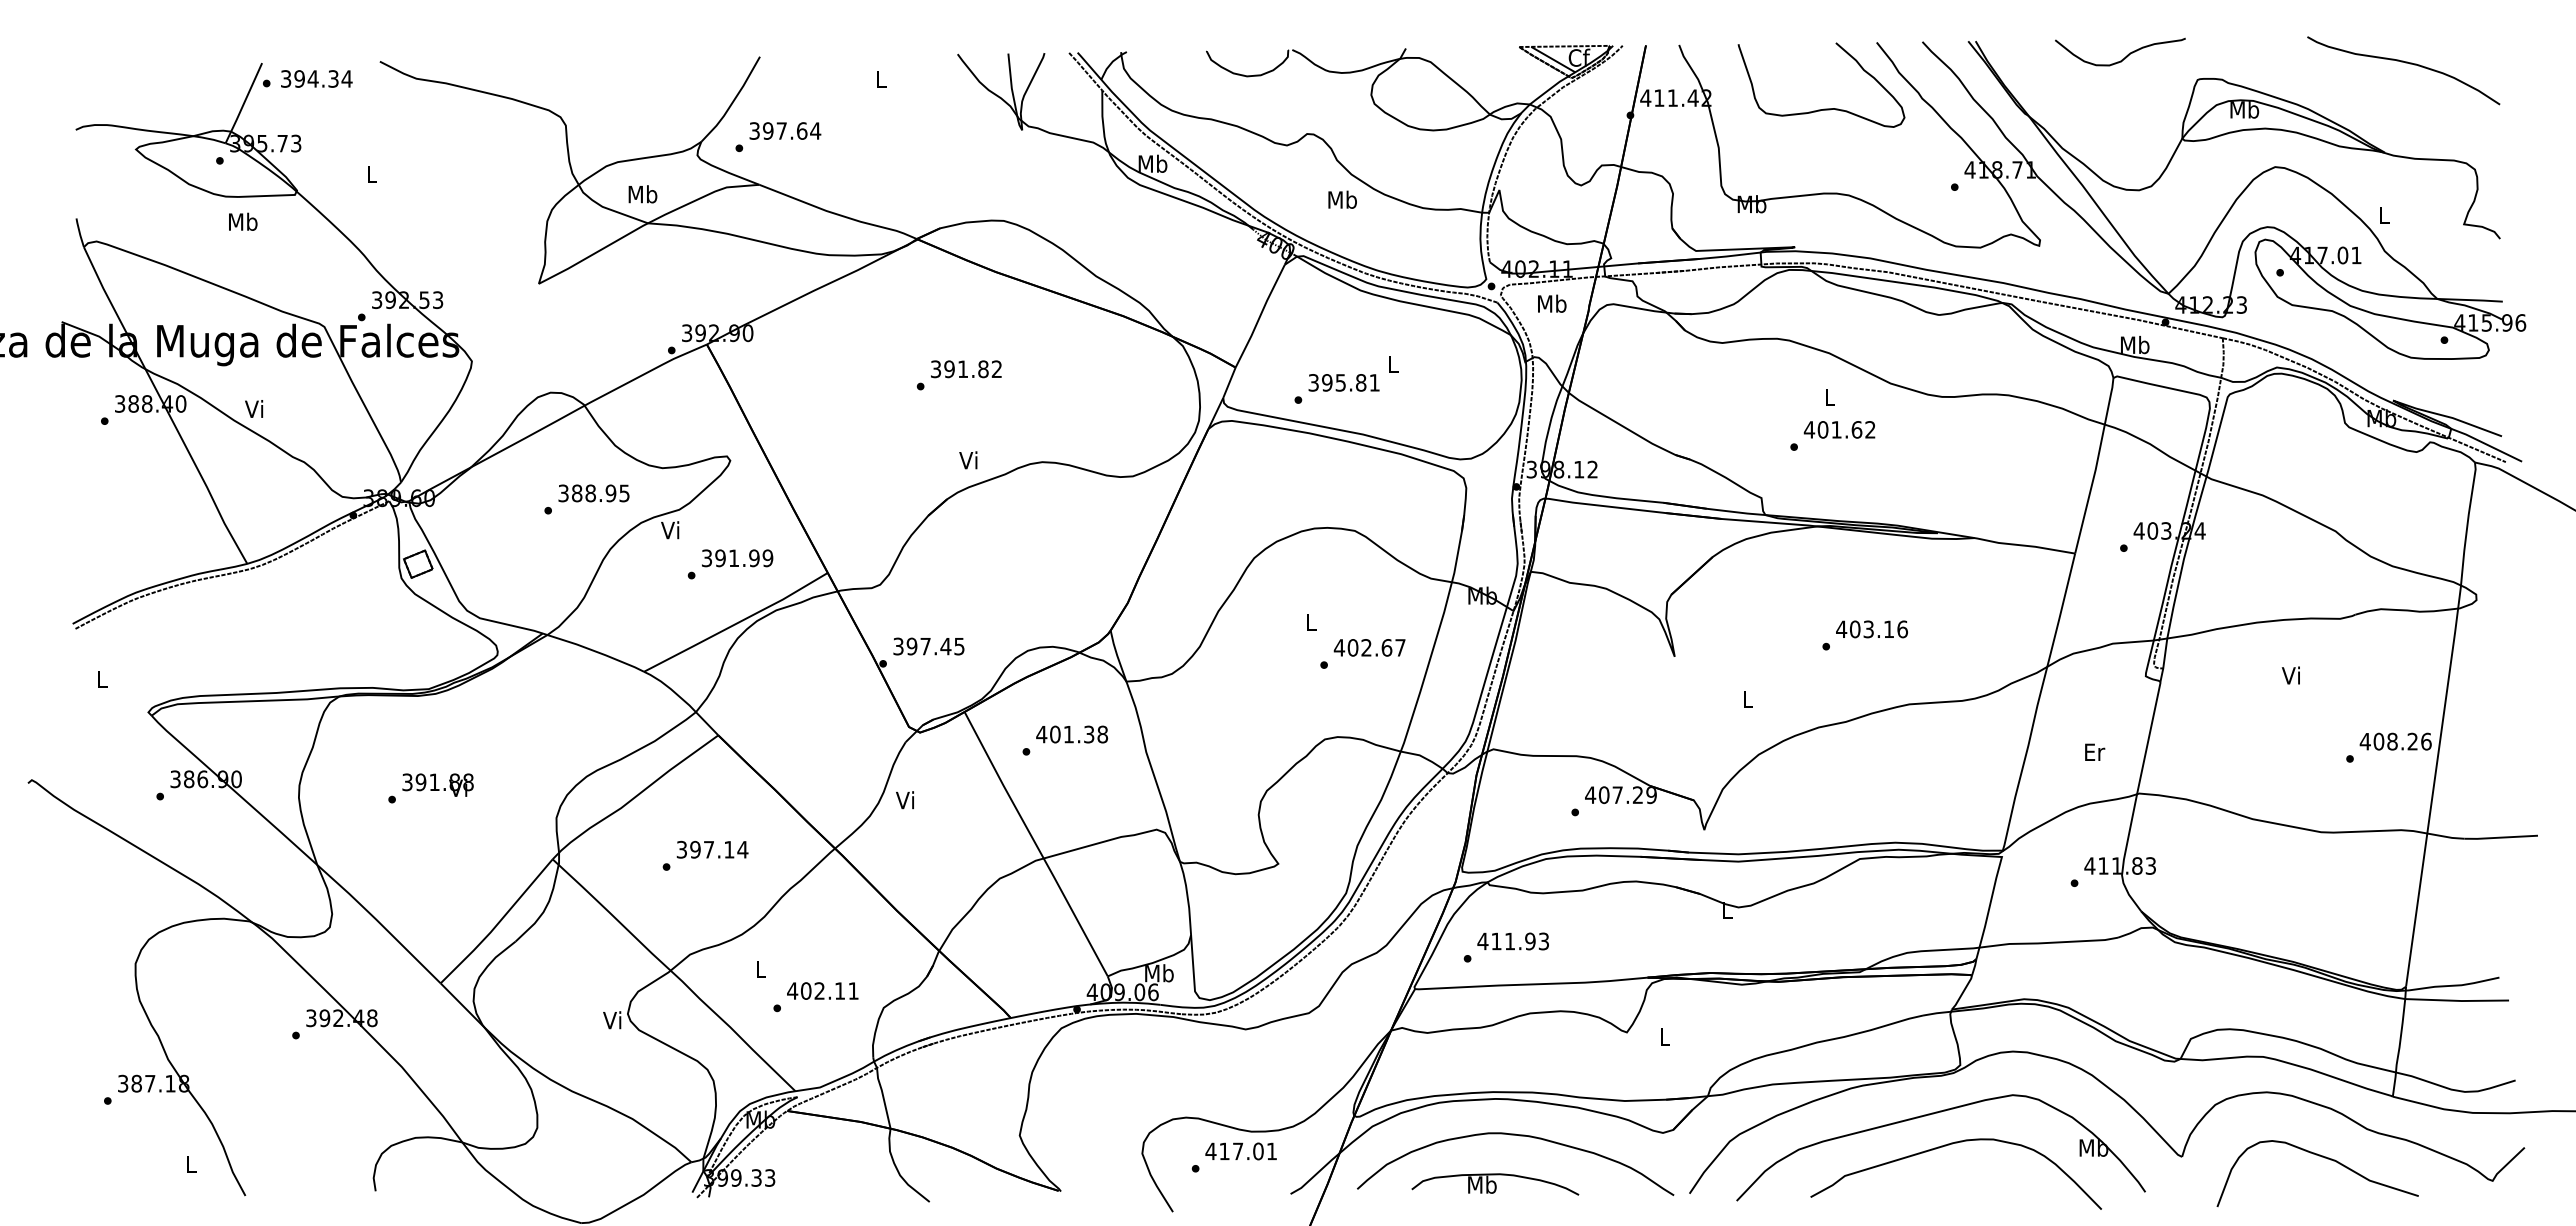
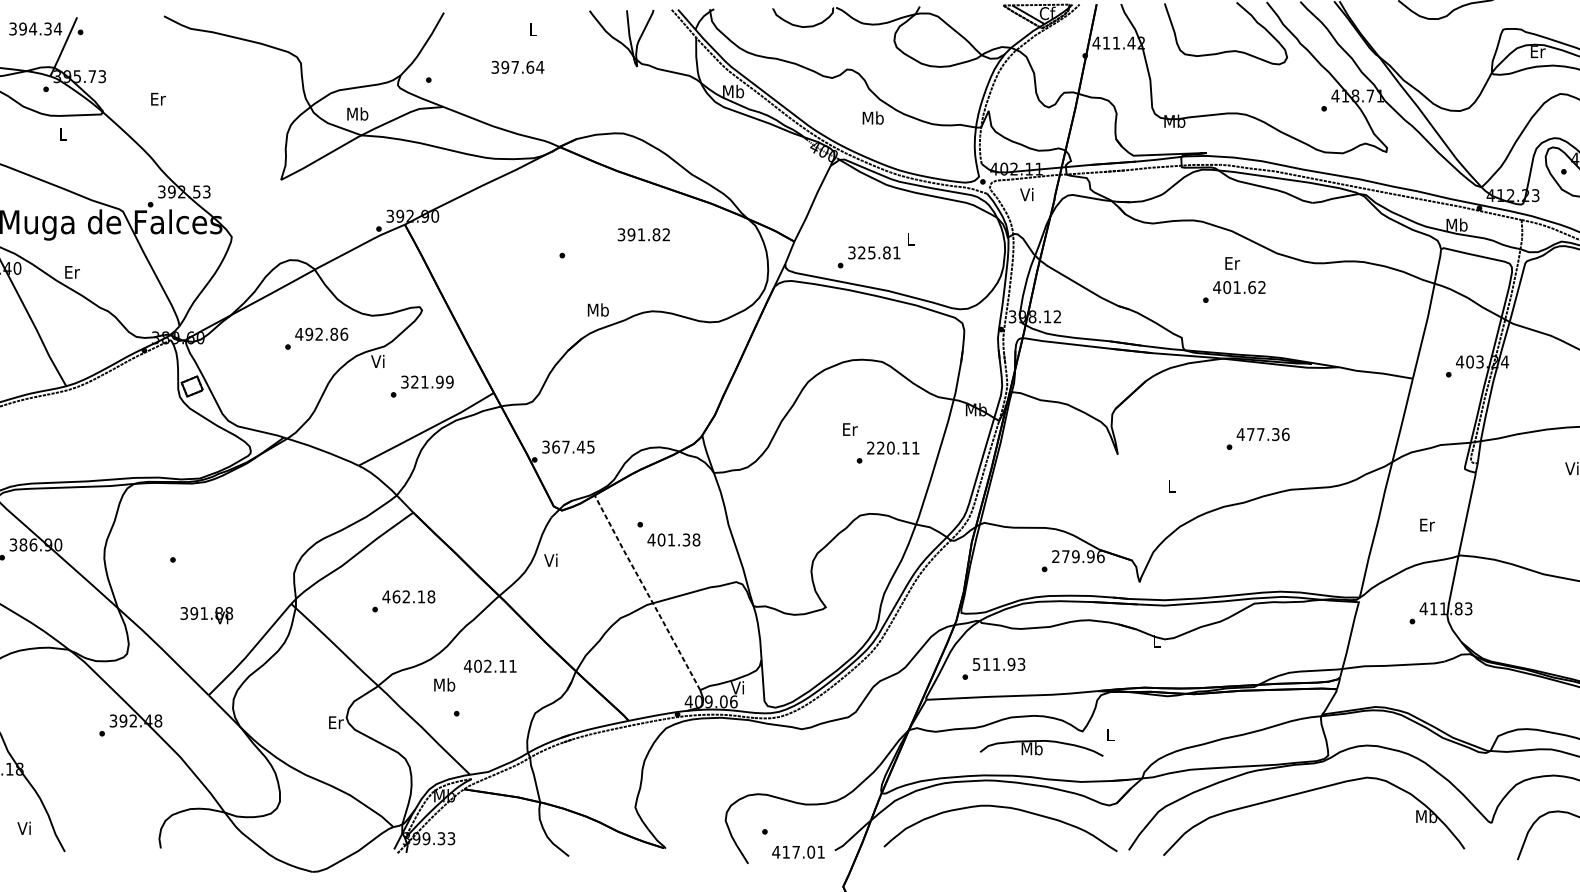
text: (316, 78) -> (35, 28), moved
text: (2244, 109) -> (1537, 51), Mb -> Er
text: (785, 130) -> (518, 66), moved
text: (372, 173) -> (158, 98), L -> Er
text: (243, 221) -> (63, 134), Mb -> L
text: (1552, 303) -> (1027, 194), Mb -> Vi
text: (966, 369) -> (644, 234), moved
text: (1327, 382) -> (862, 252), 395.81 -> 325.81
text: (1830, 396) -> (1232, 262), L -> Er
text: (255, 408) -> (72, 271), Vi -> Er
text: (969, 460) -> (598, 310), Vi -> Mb
text: (593, 493) -> (321, 334), 388.95 -> 492.86
text: (720, 558) -> (414, 382), 391.99 -> 321.99
text: (1311, 622) -> (850, 429), L -> Er
text: (1871, 629) -> (1262, 434), 403.16 -> 477.36
text: (911, 646) -> (555, 447), 397.45 -> 367.45
text: (1369, 647) -> (893, 447), 402.67 -> 220.11
text: (1072, 734) -> (674, 539), moved
text: (437, 784) -> (206, 615), moved
text: (1620, 795) -> (1077, 556), 407.29 -> 279.96
line: (1035, 844) -> (646, 592), solid -> dashed
text: (712, 849) -> (409, 596), 397.14 -> 462.18
text: (1482, 941) -> (976, 664), 411.93 -> 511.93
text: (760, 969) -> (444, 685), L -> Mb
text: (1159, 973) -> (738, 688), Mb -> Vi
text: (822, 990) -> (490, 665), moved
text: (613, 1020) -> (336, 722), Vi -> Er
curve: (1946, 1146) -> (1318, 815), removed
text: (1240, 1151) -> (797, 852), moved
text: (190, 1163) -> (24, 828), L -> Vi
part: (1495, 1184) -> (1041, 748), moved

